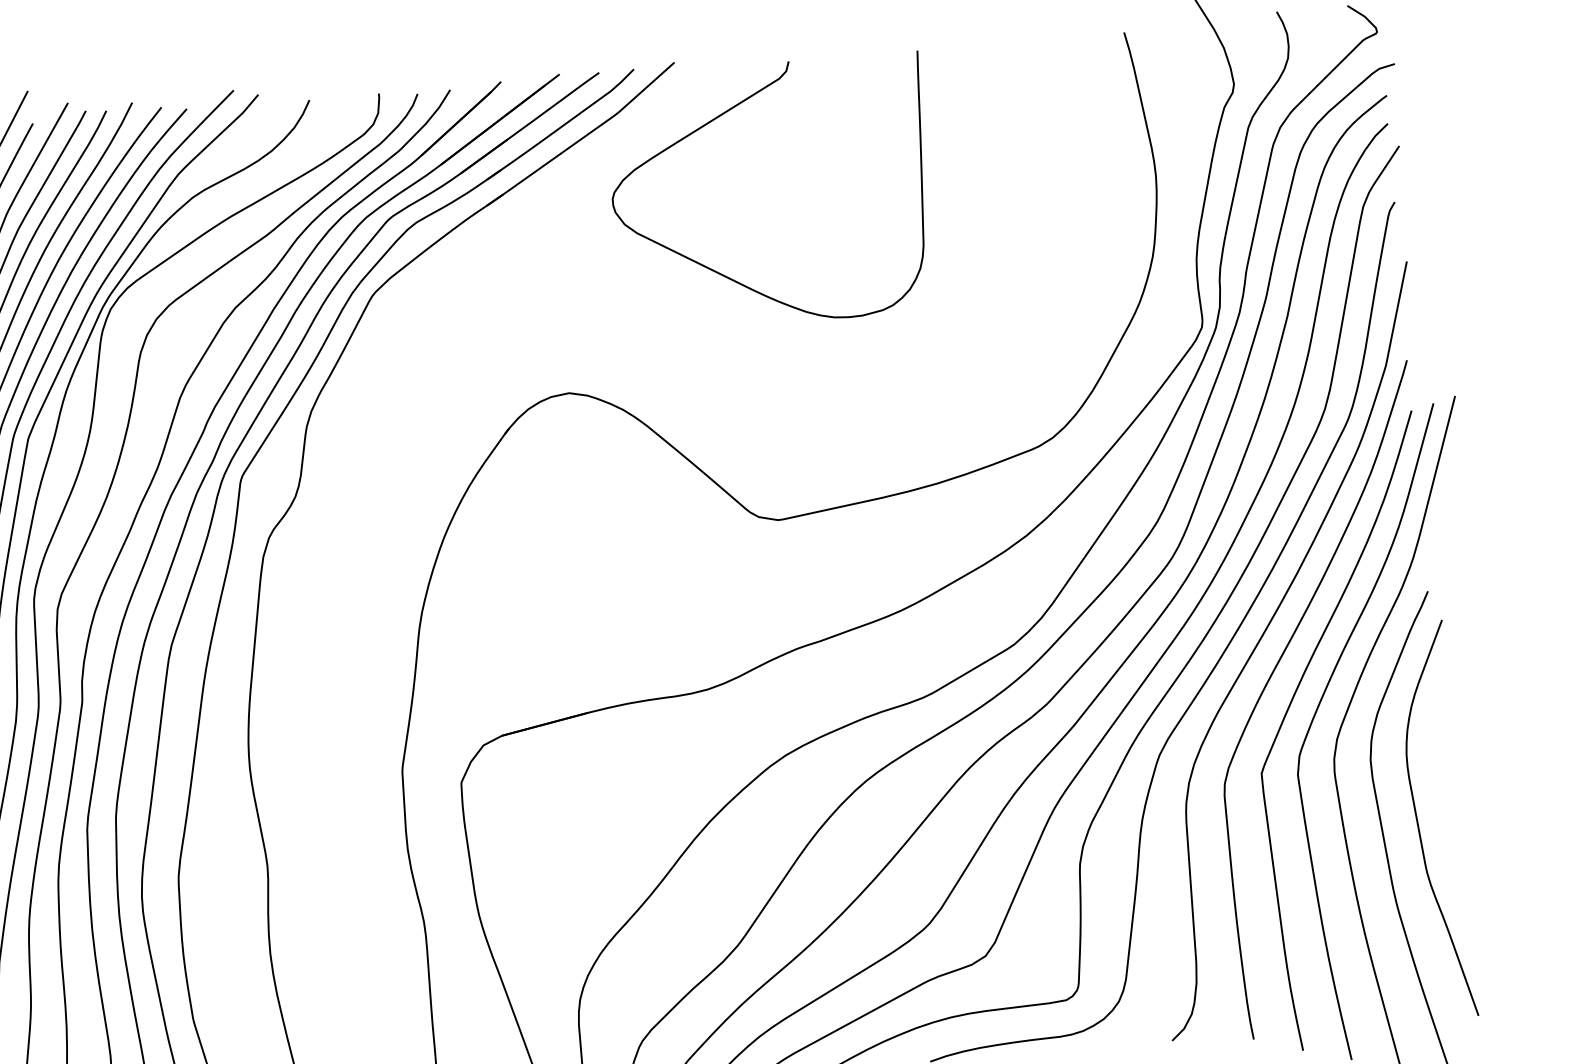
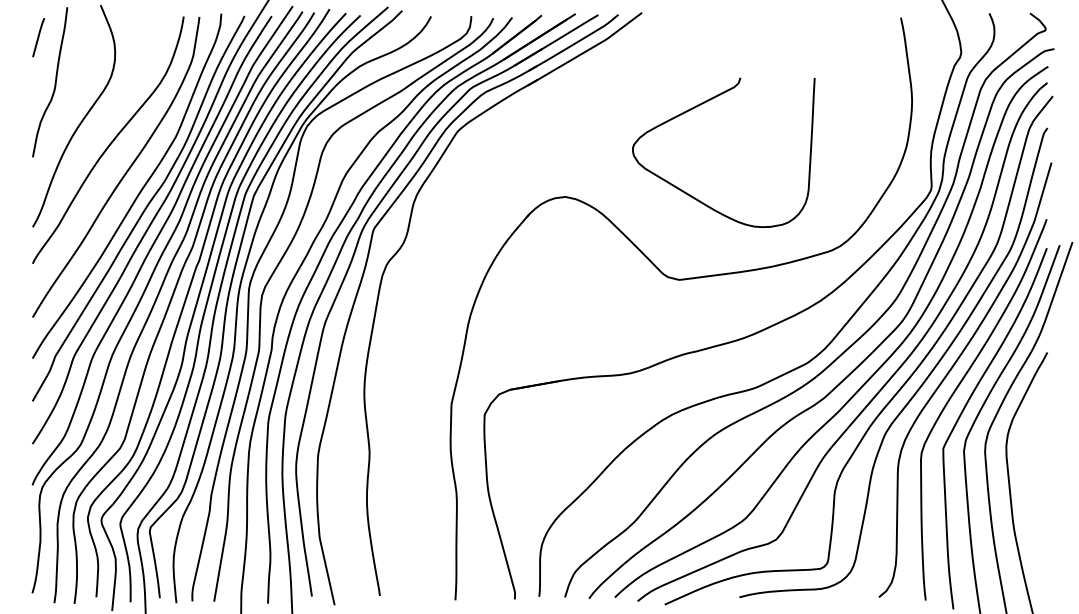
curve: (723, 115) -> (700, 105), moved
curve: (1420, 824) -> (1031, 485), removed

